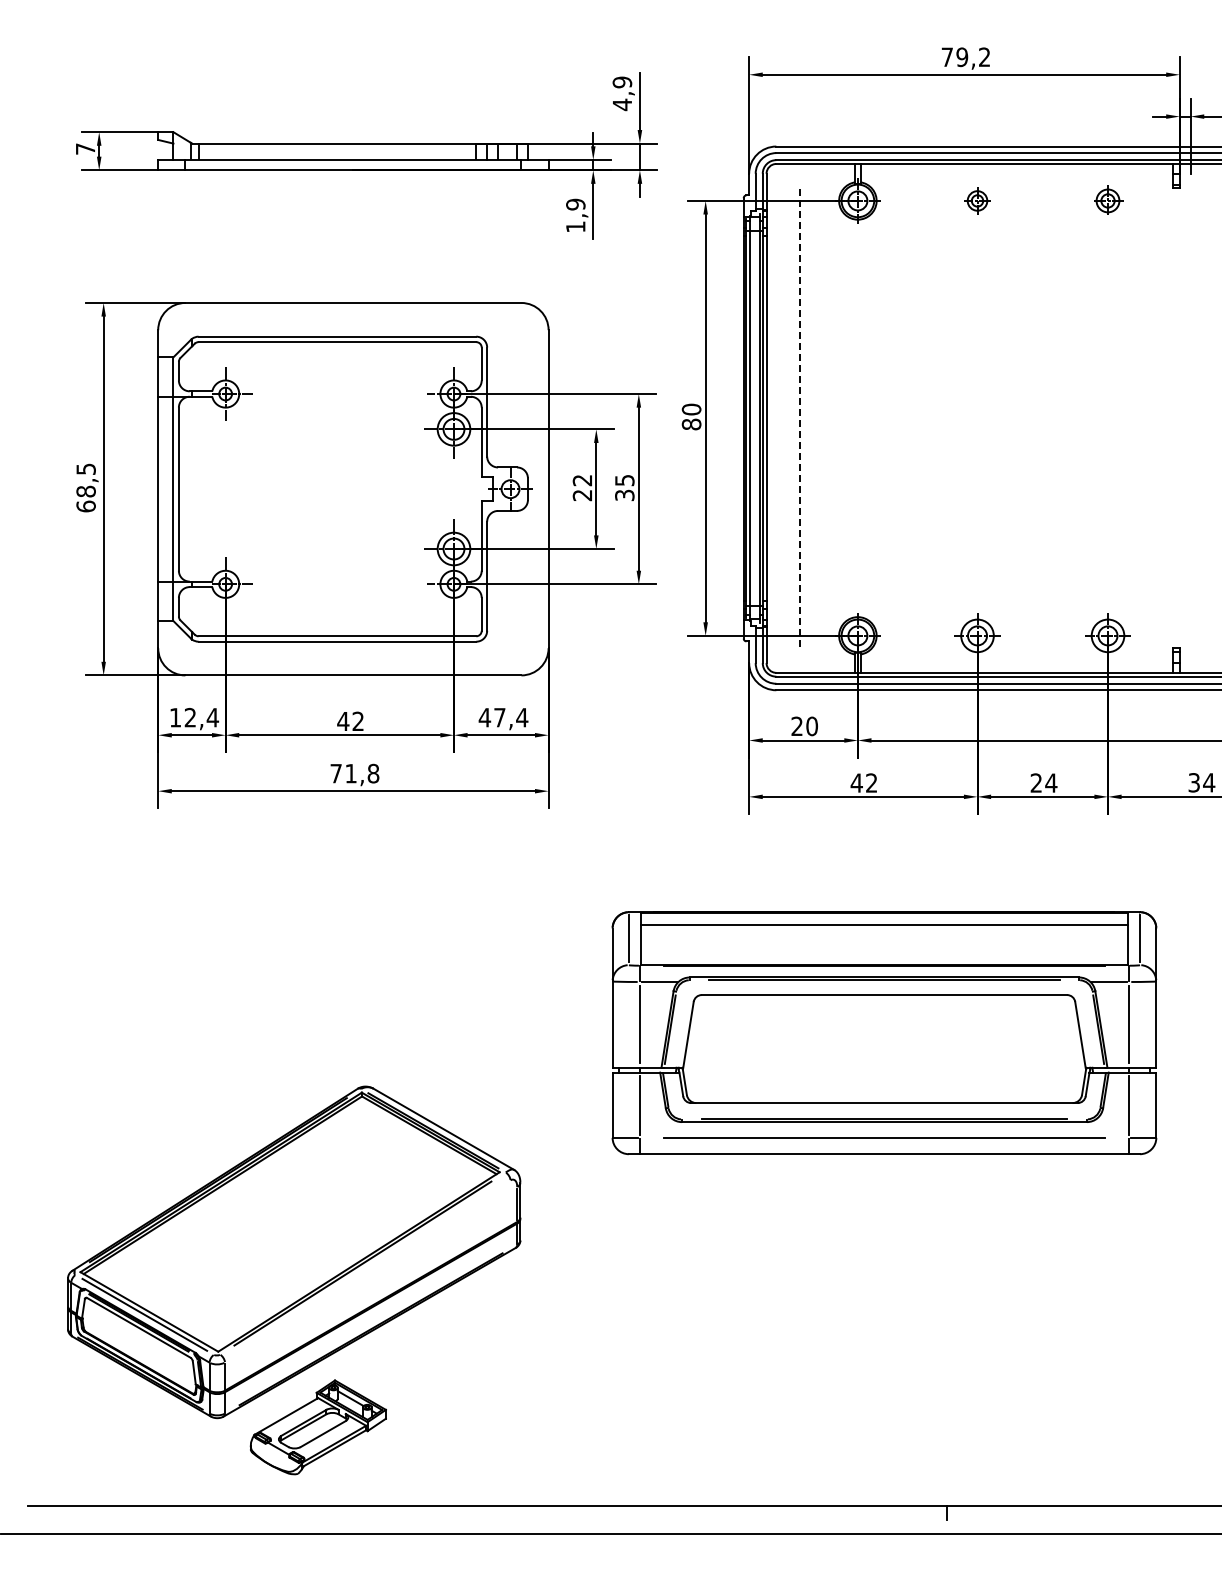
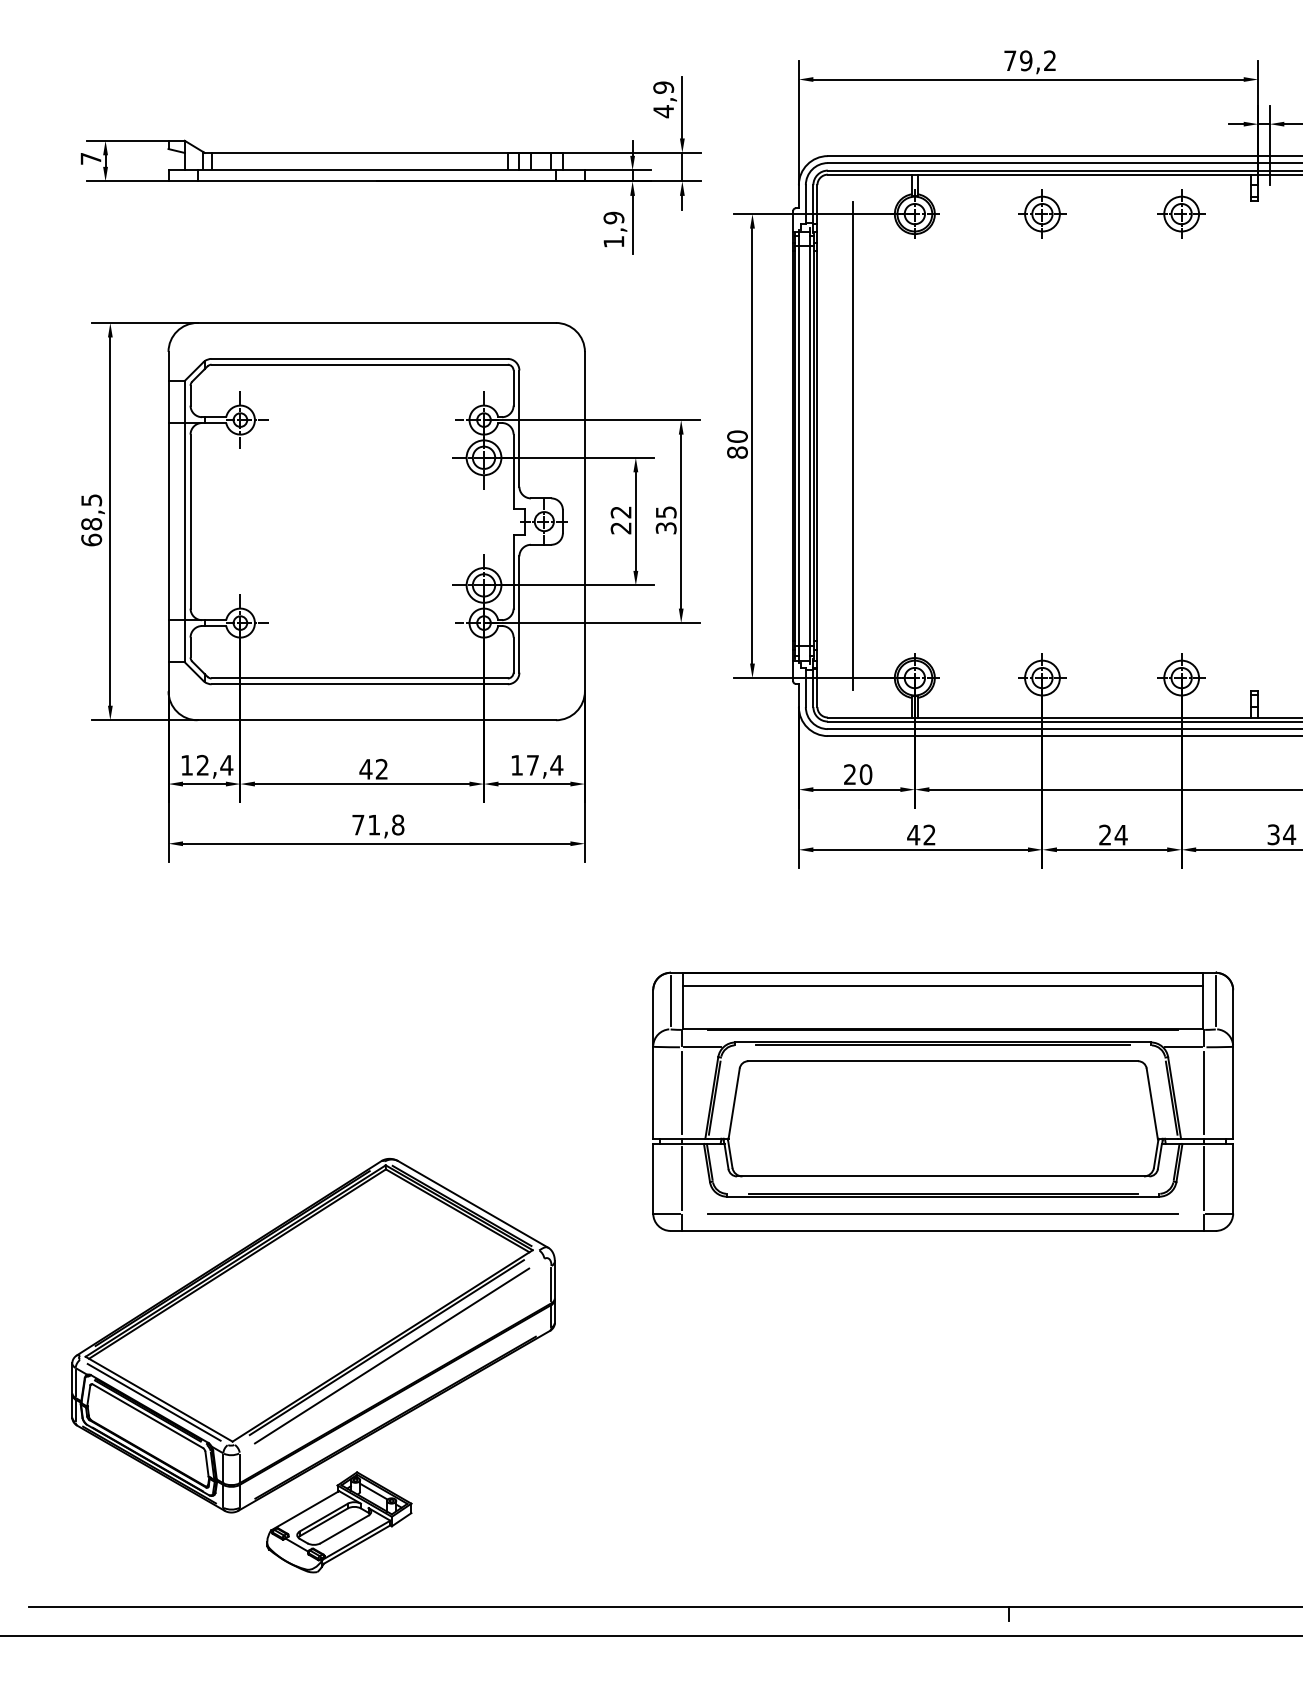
part: (977, 200) -> (1042, 213), size x1.67
part: (1107, 200) -> (1181, 213), size x1.43
line: (799, 418) -> (852, 446), dashed -> solid
text: (484, 717) -> (516, 765), 47,4 -> 17,4
line: (367, 1271) -> (391, 1356), added

